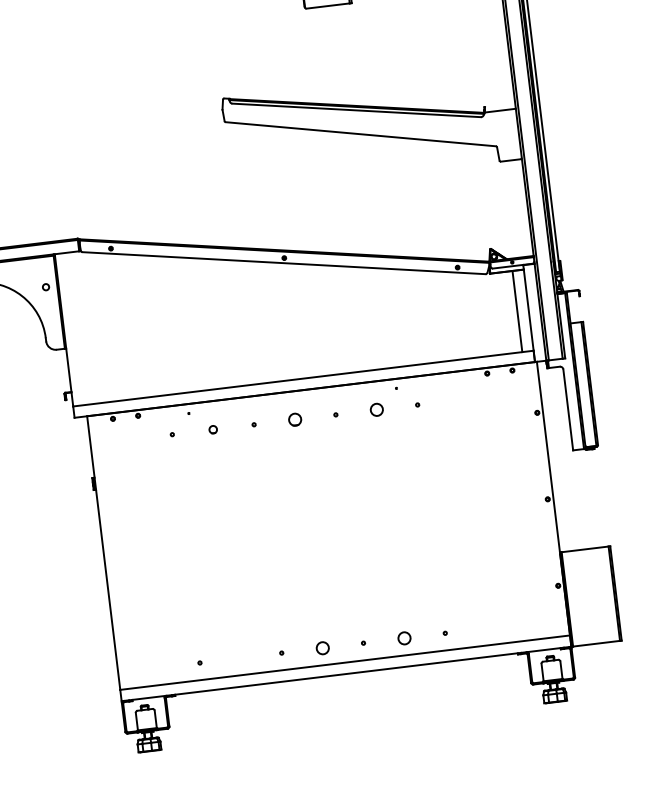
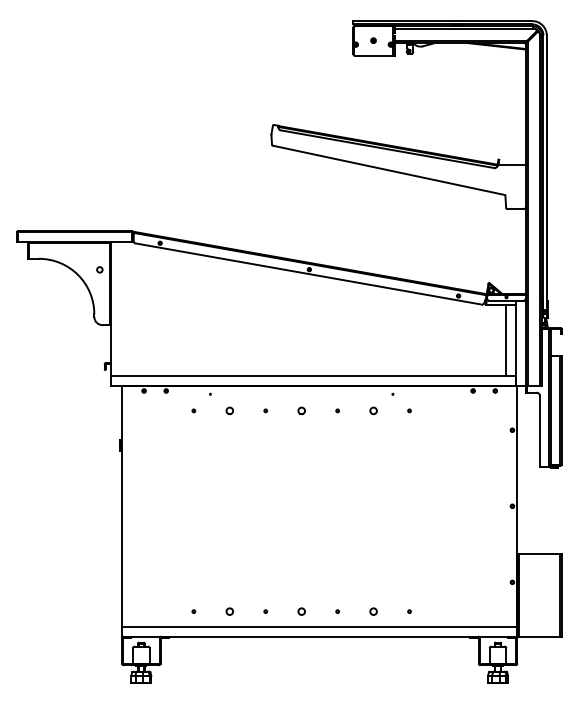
circle: (376, 409) -> (373, 410), size x0.62
part: (294, 419) -> (301, 410), size x0.62
circle: (404, 638) -> (373, 611), size x0.62
circle: (322, 647) -> (301, 611), size x0.62
circle: (240, 657) -> (229, 611), added

